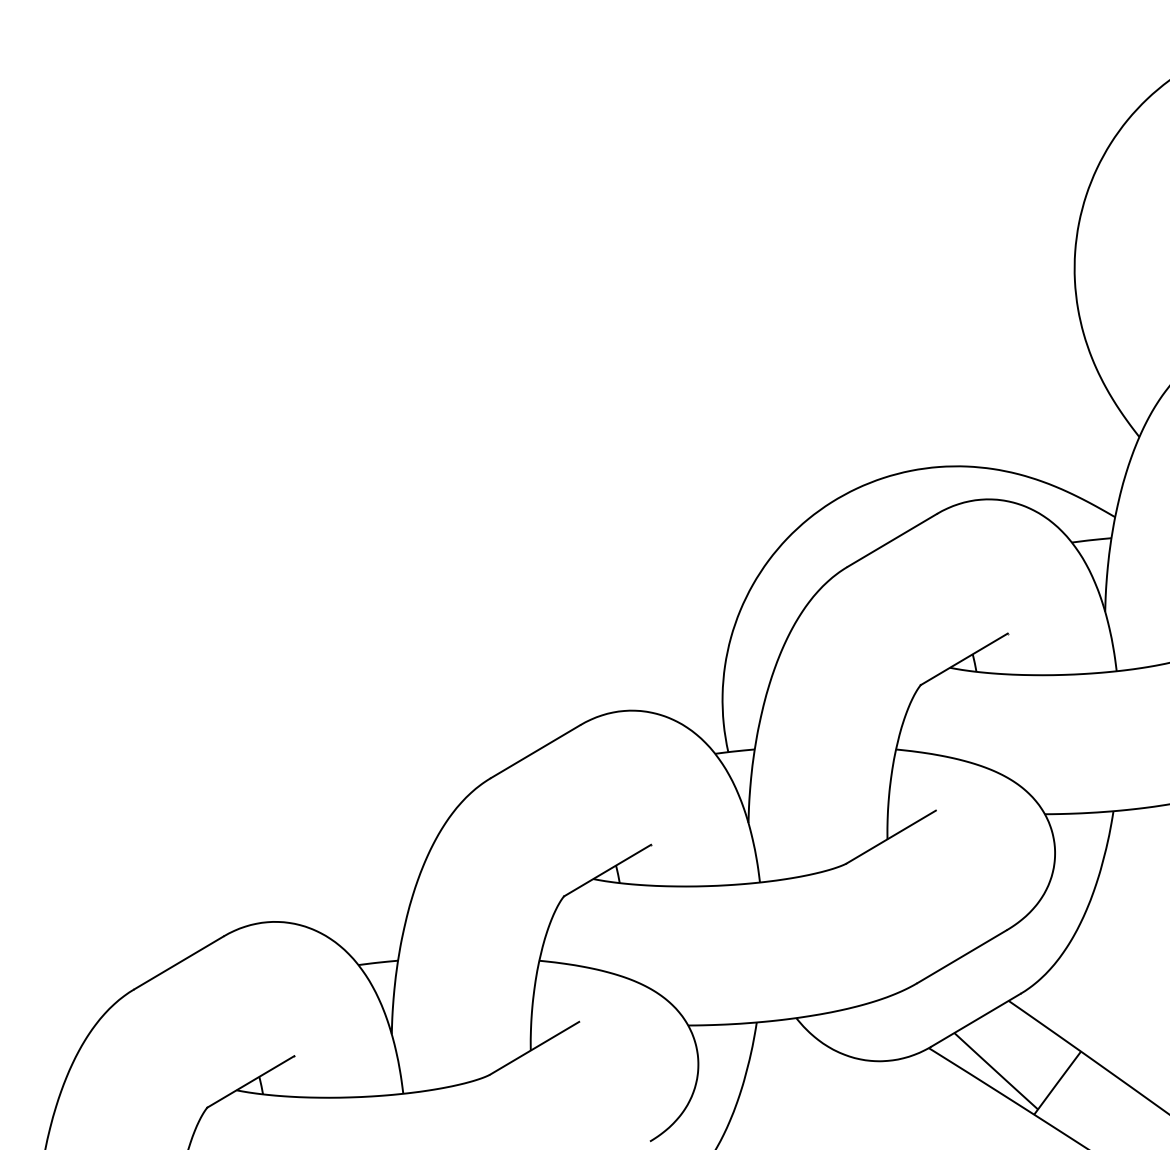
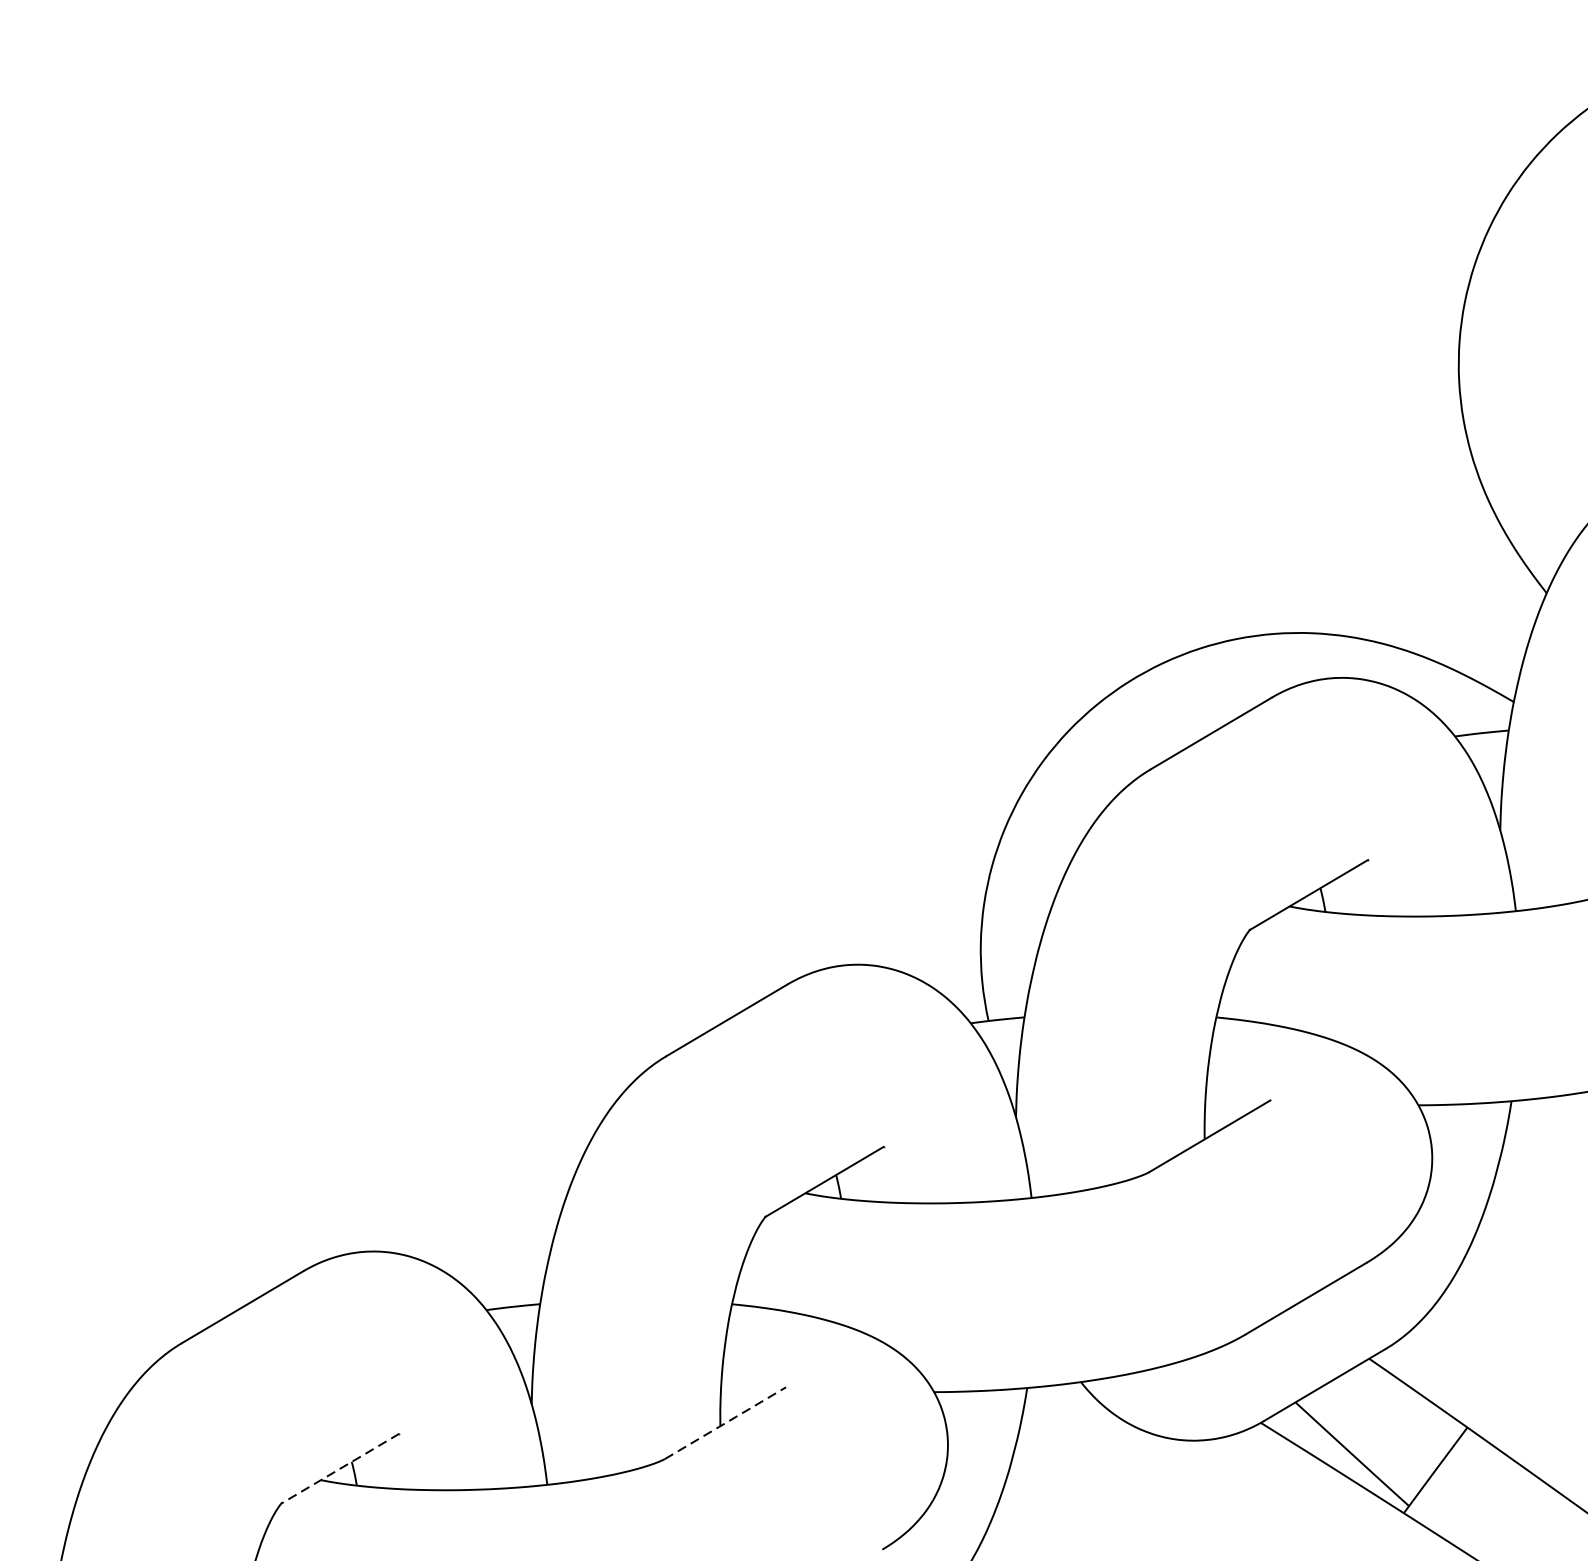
line: (534, 1048) -> (725, 1423), solid -> dashed
line: (250, 1081) -> (339, 1468), solid -> dashed

